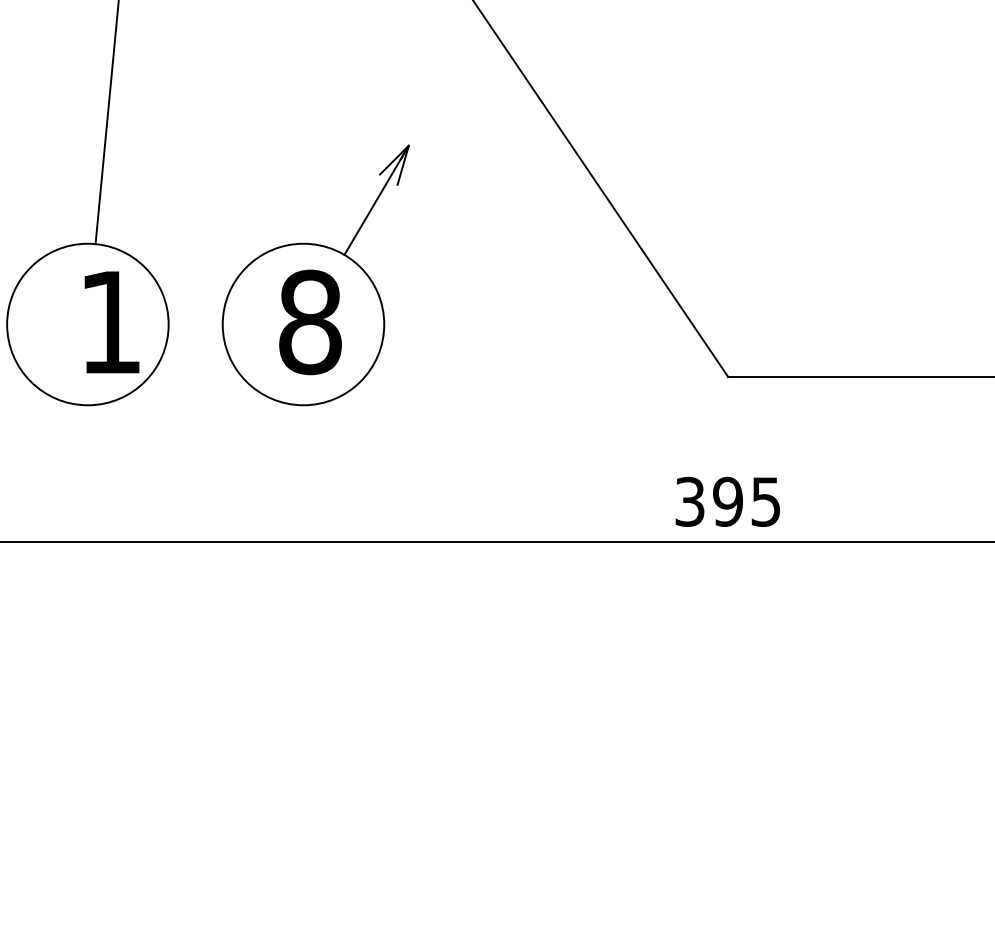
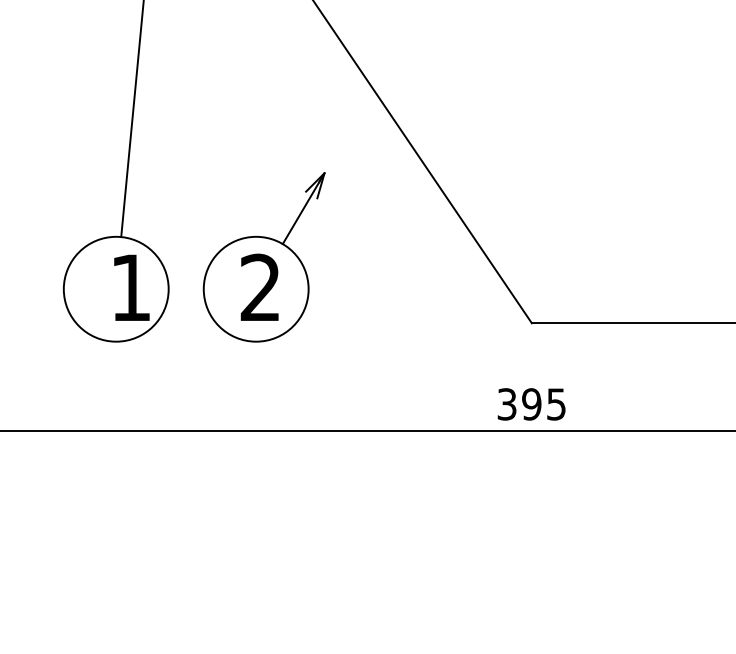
text: (310, 321) -> (260, 287), 8 -> 2

